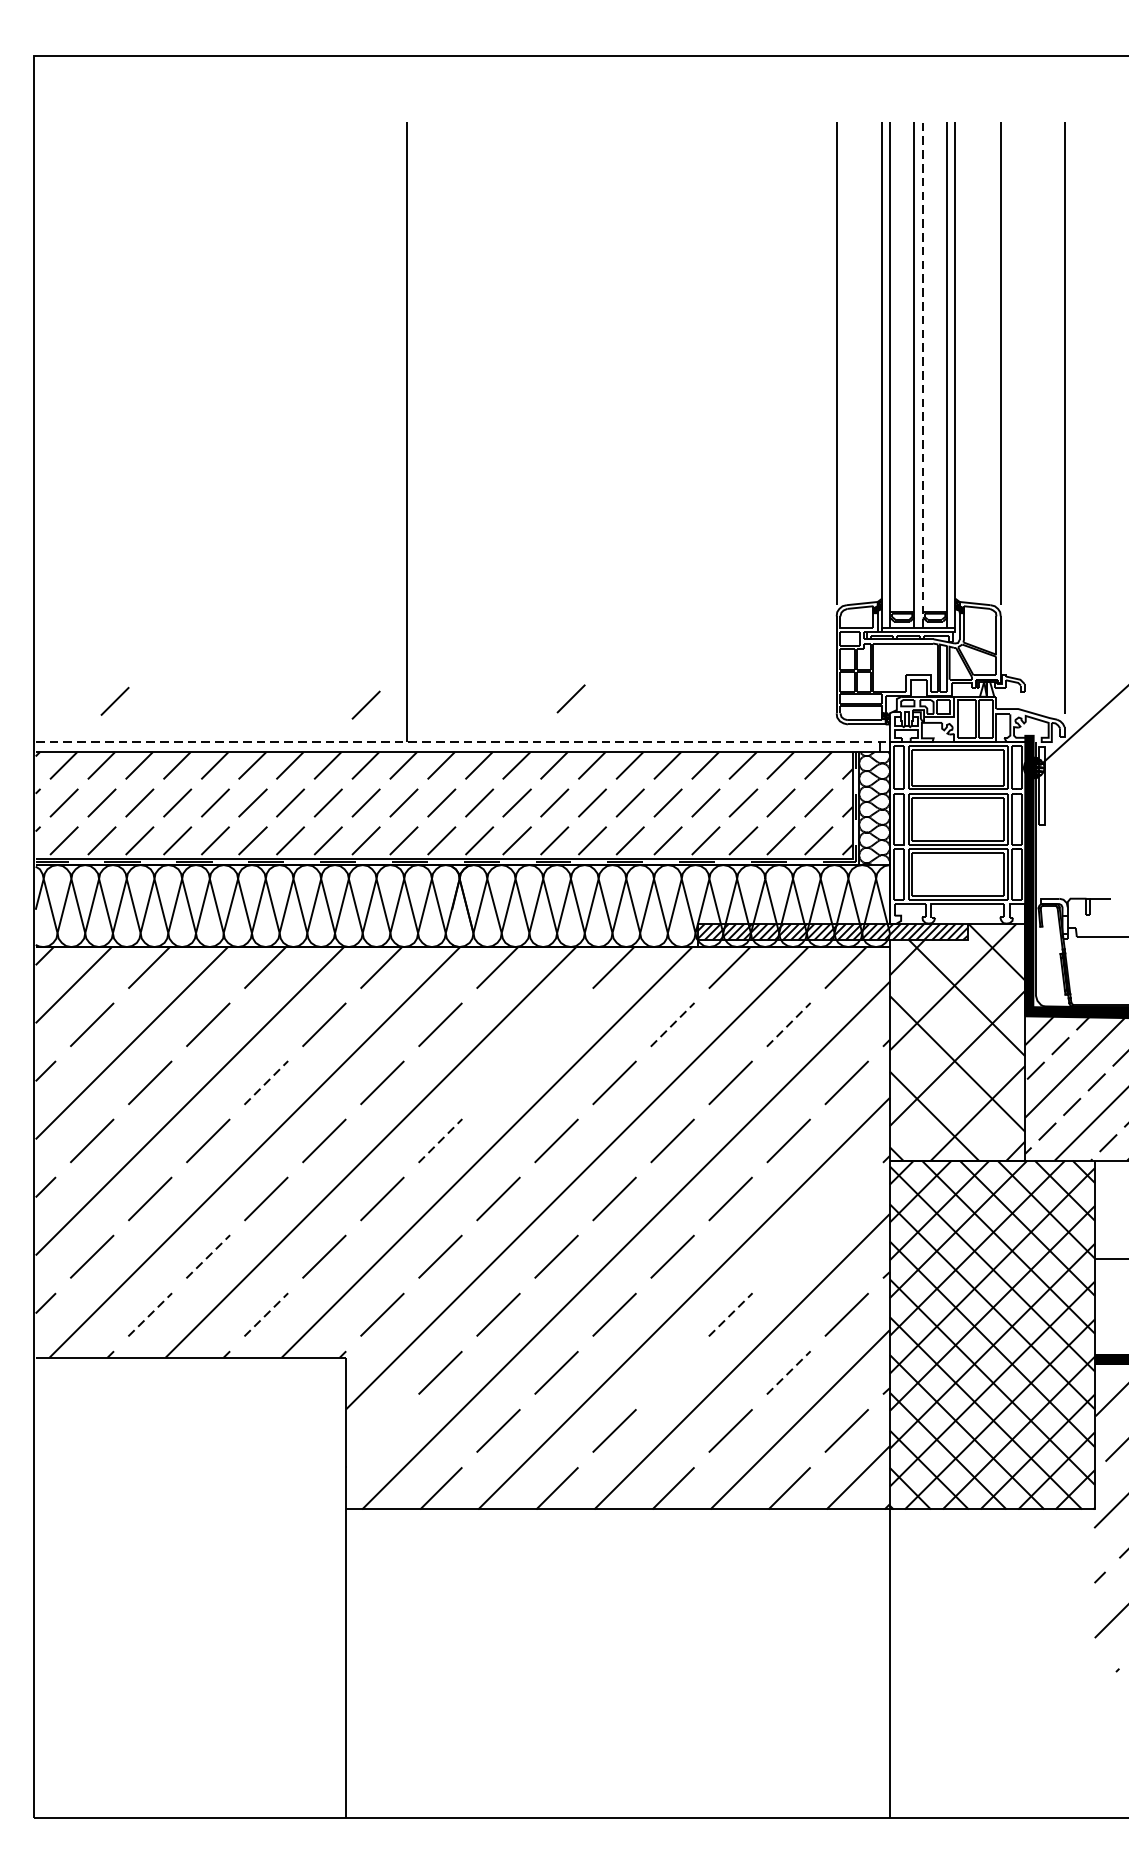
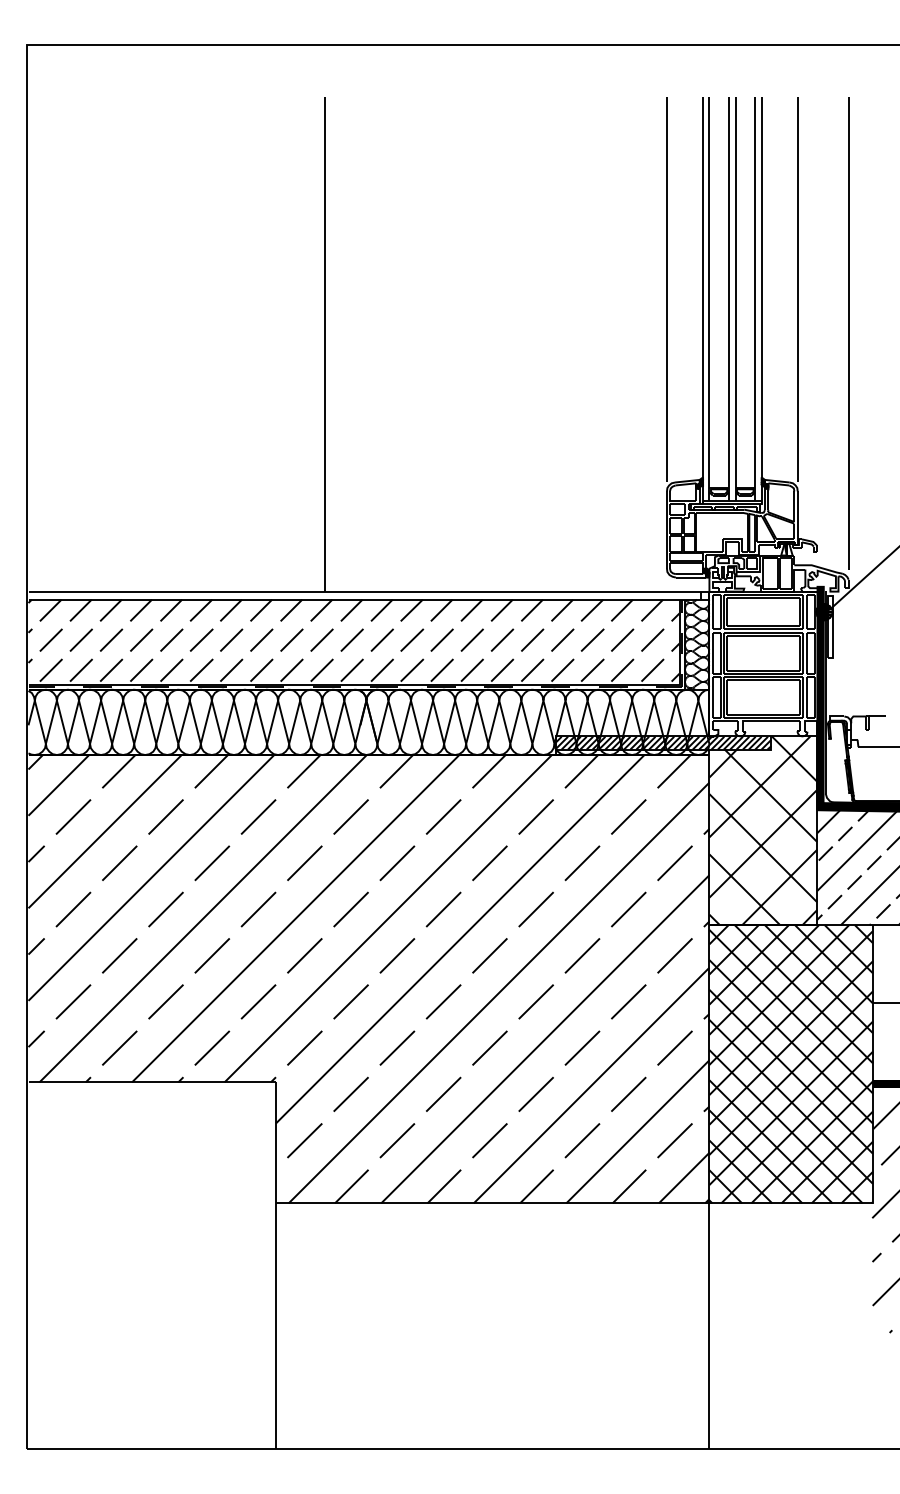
line: (922, 375) -> (735, 299), dashed -> solid
line: (570, 698) -> (454, 556), removed
line: (114, 700) -> (91, 558), removed
line: (365, 704) -> (291, 561), removed
line: (463, 741) -> (369, 591), dashed -> solid
line: (556, 1024) -> (443, 816), added
line: (673, 1025) -> (536, 817), dashed -> solid
line: (788, 1025) -> (628, 817), dashed -> solid
line: (266, 1083) -> (212, 863), dashed -> solid
line: (498, 1083) -> (397, 863), added
line: (440, 1140) -> (351, 909), dashed -> solid
line: (846, 1198) -> (674, 955), added
line: (208, 1256) -> (166, 1001), dashed -> solid
line: (788, 1256) -> (628, 1001), added
line: (151, 1313) -> (120, 1047), dashed -> solid
line: (266, 1313) -> (212, 1047), dashed -> solid
line: (730, 1313) -> (582, 1047), dashed -> solid
line: (671, 1372) -> (535, 1094), added
line: (789, 1372) -> (629, 1094), dashed -> solid
line: (381, 1430) -> (304, 1140), added

